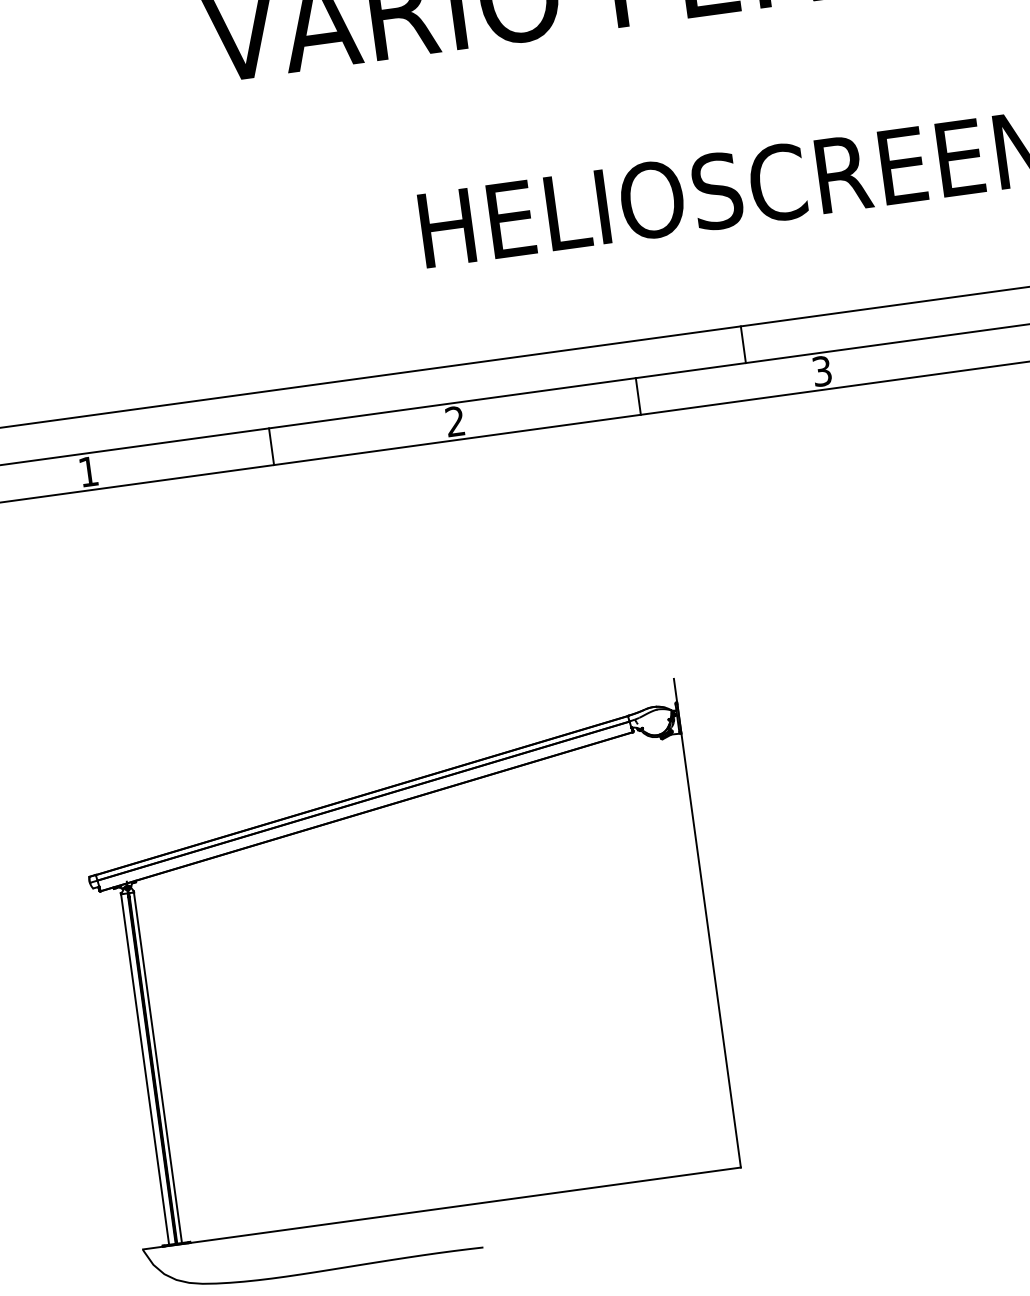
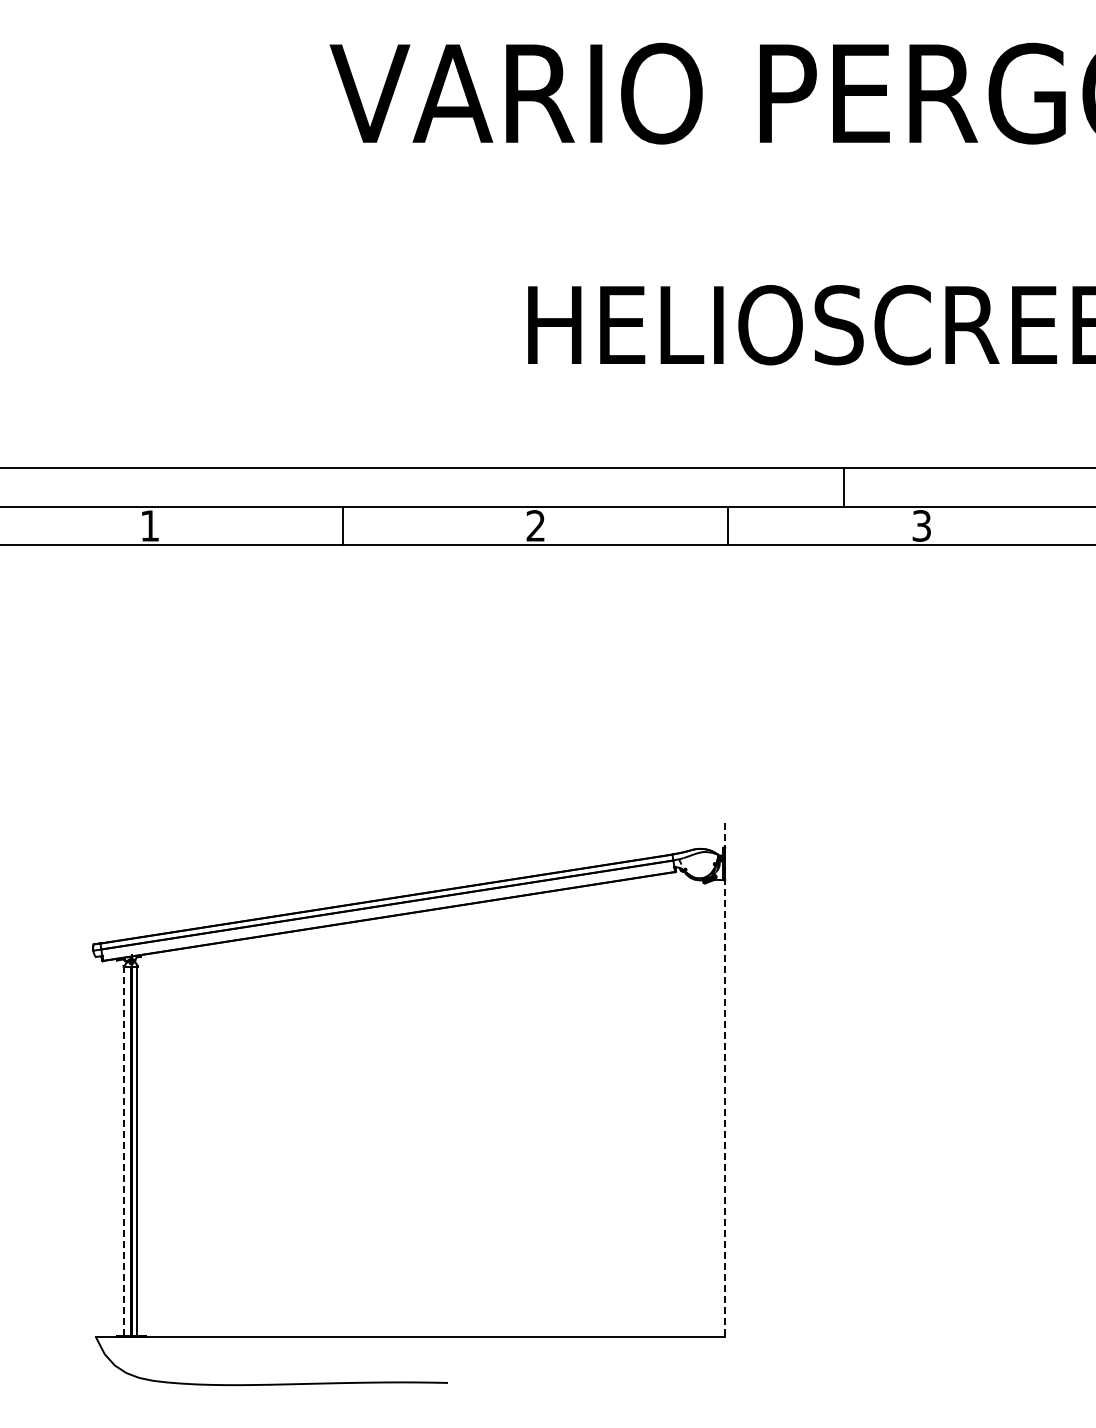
line: (707, 923) -> (725, 1080), solid -> dashed
line: (144, 1068) -> (123, 1150), solid -> dashed

